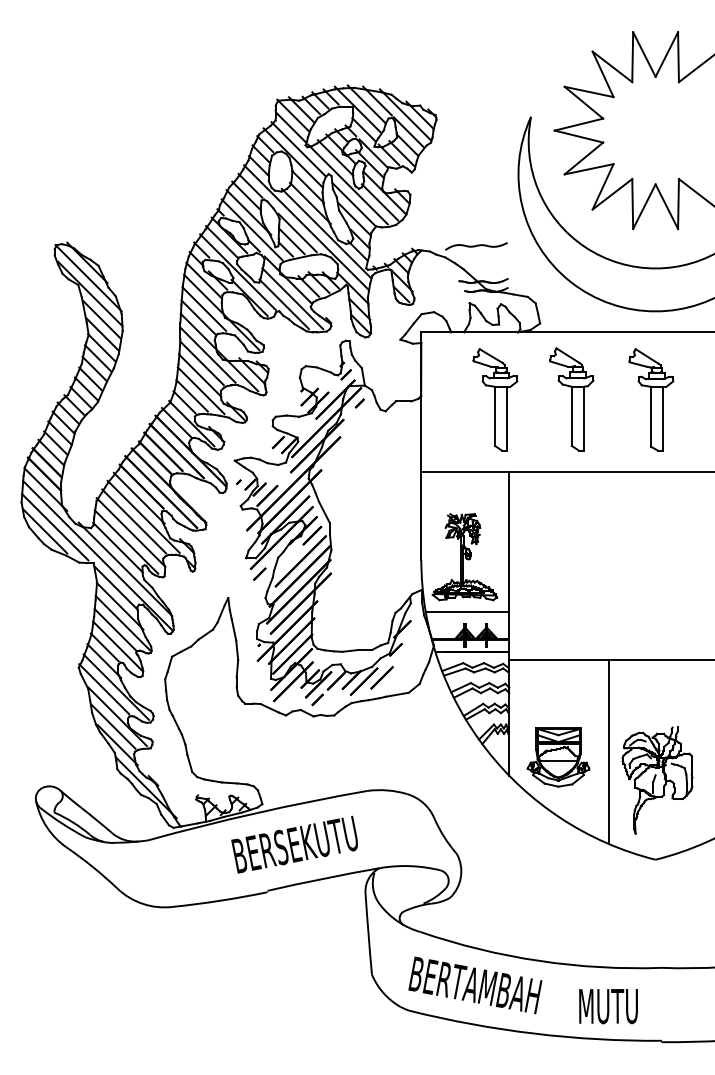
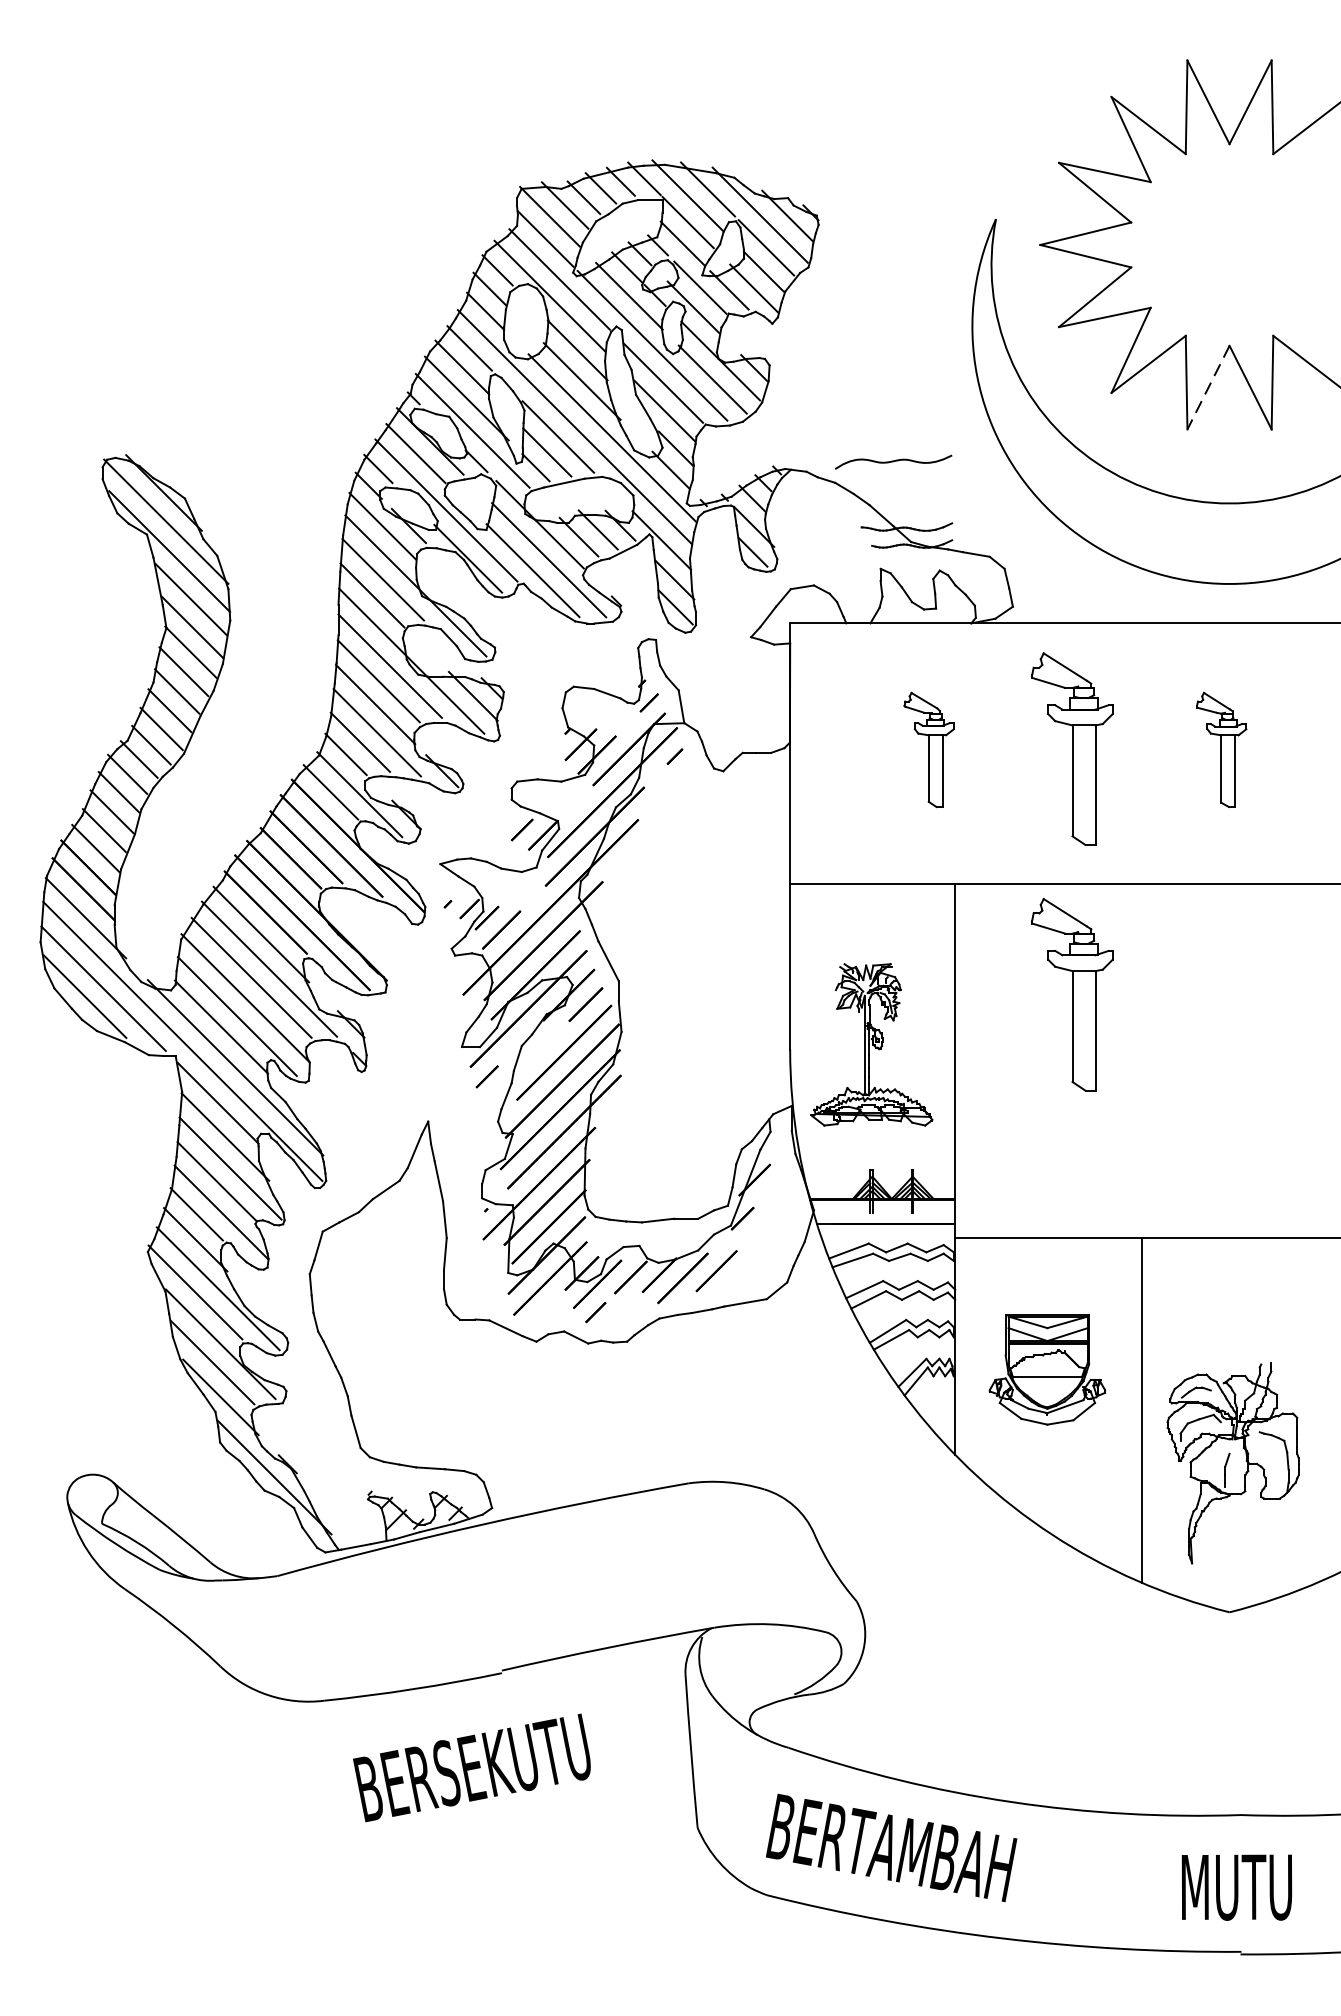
line: (644, 206) -> (1208, 387), solid -> dashed
part: (495, 399) -> (929, 749), size x0.6
part: (651, 399) -> (1221, 749), size x0.6
part: (571, 530) -> (1071, 994), added
line: (467, 612) -> (876, 1148), removed
part: (558, 757) -> (1047, 1369), moved
text: (294, 844) -> (471, 1767), moved
text: (608, 1006) -> (1236, 1887), moved

